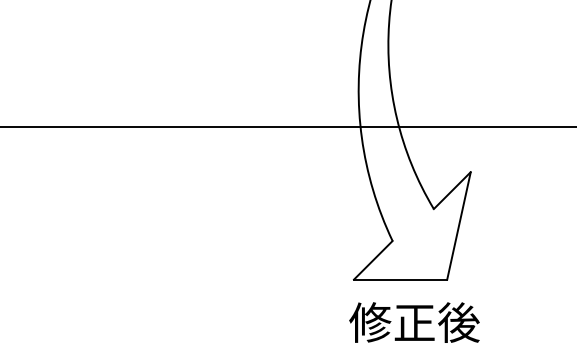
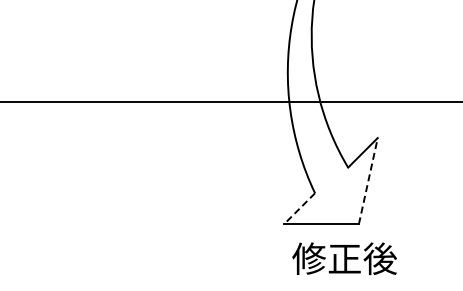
line: (459, 225) -> (368, 180), solid -> dashed
line: (373, 259) -> (299, 208), solid -> dashed
text: (414, 322) -> (344, 258), moved

